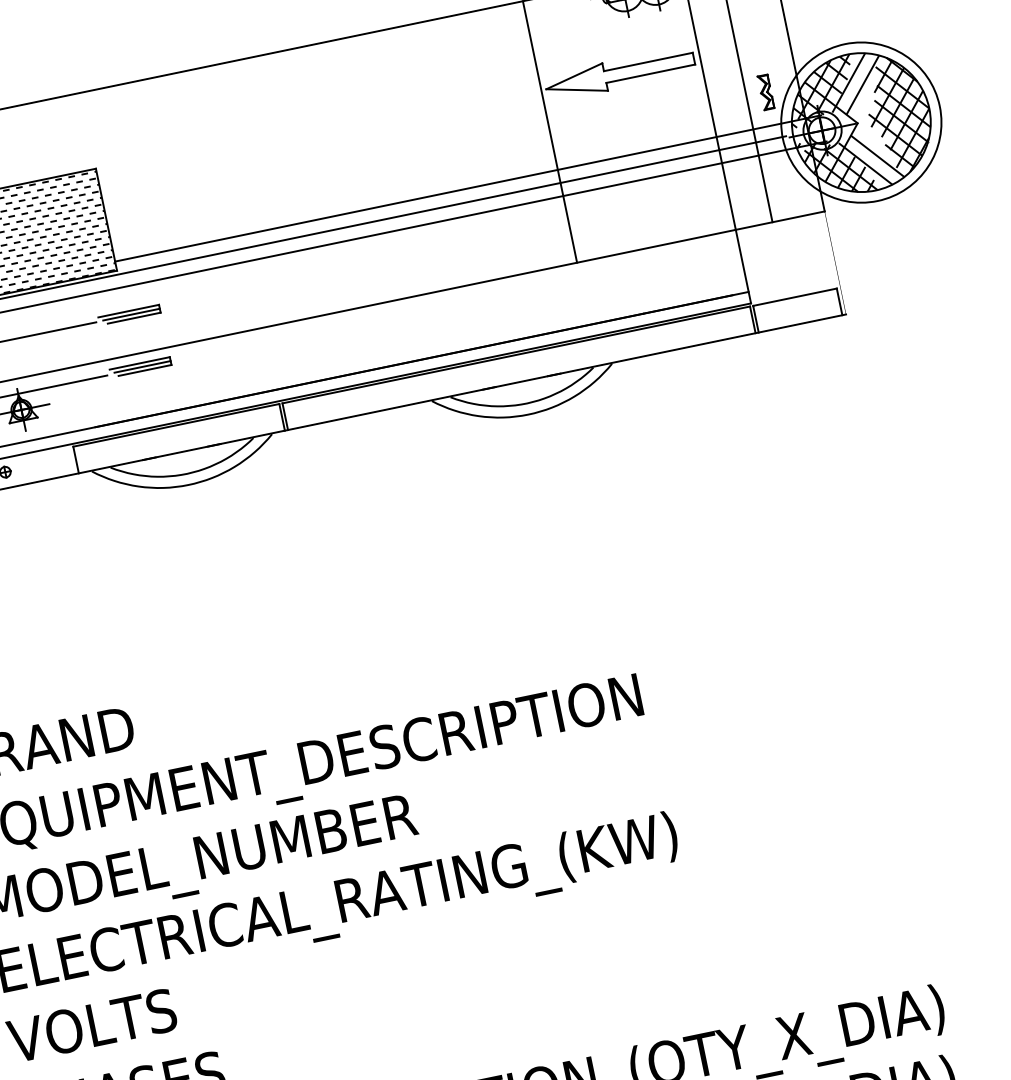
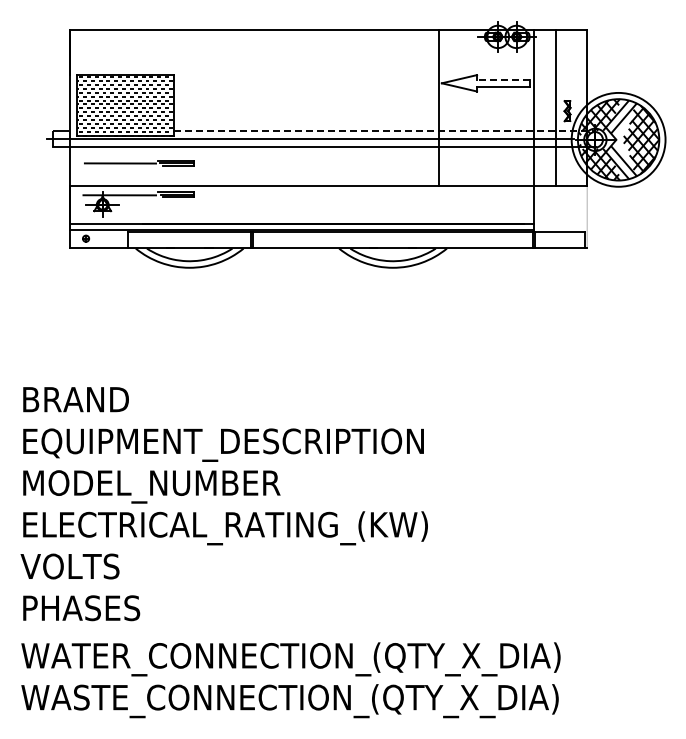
line: (648, 61) -> (503, 79), solid -> dashed
line: (468, 187) -> (385, 130), solid -> dashed

